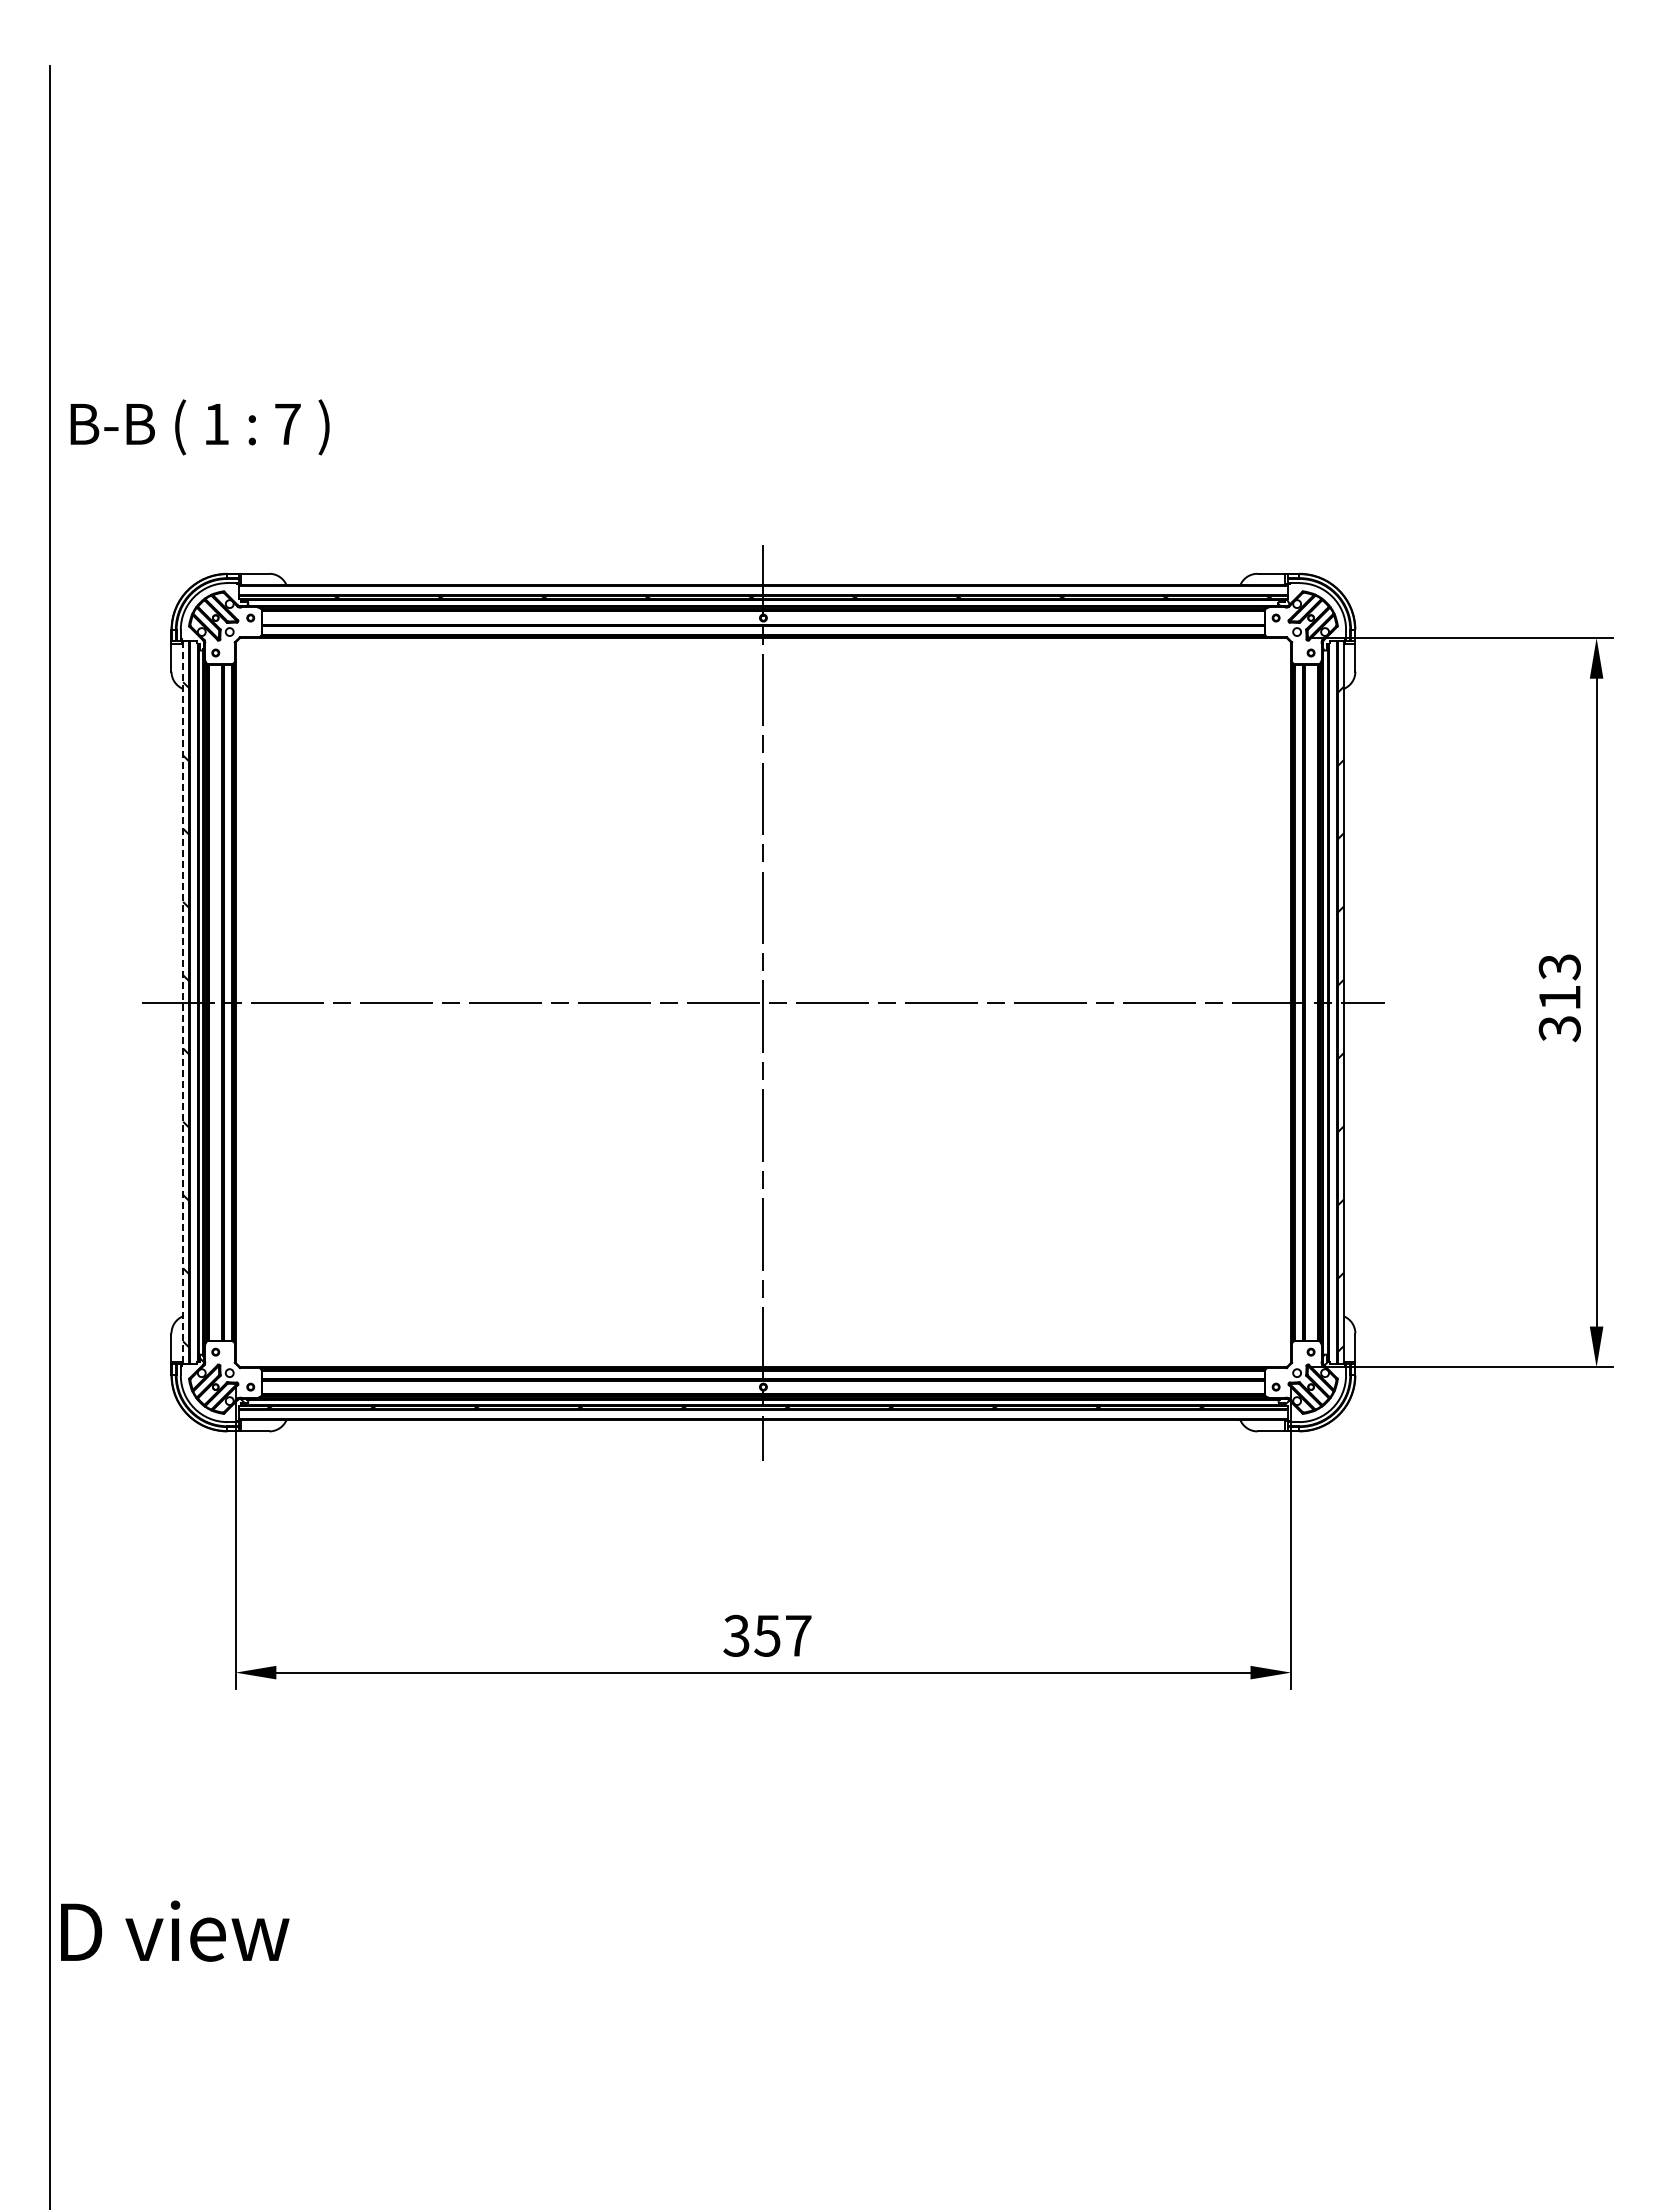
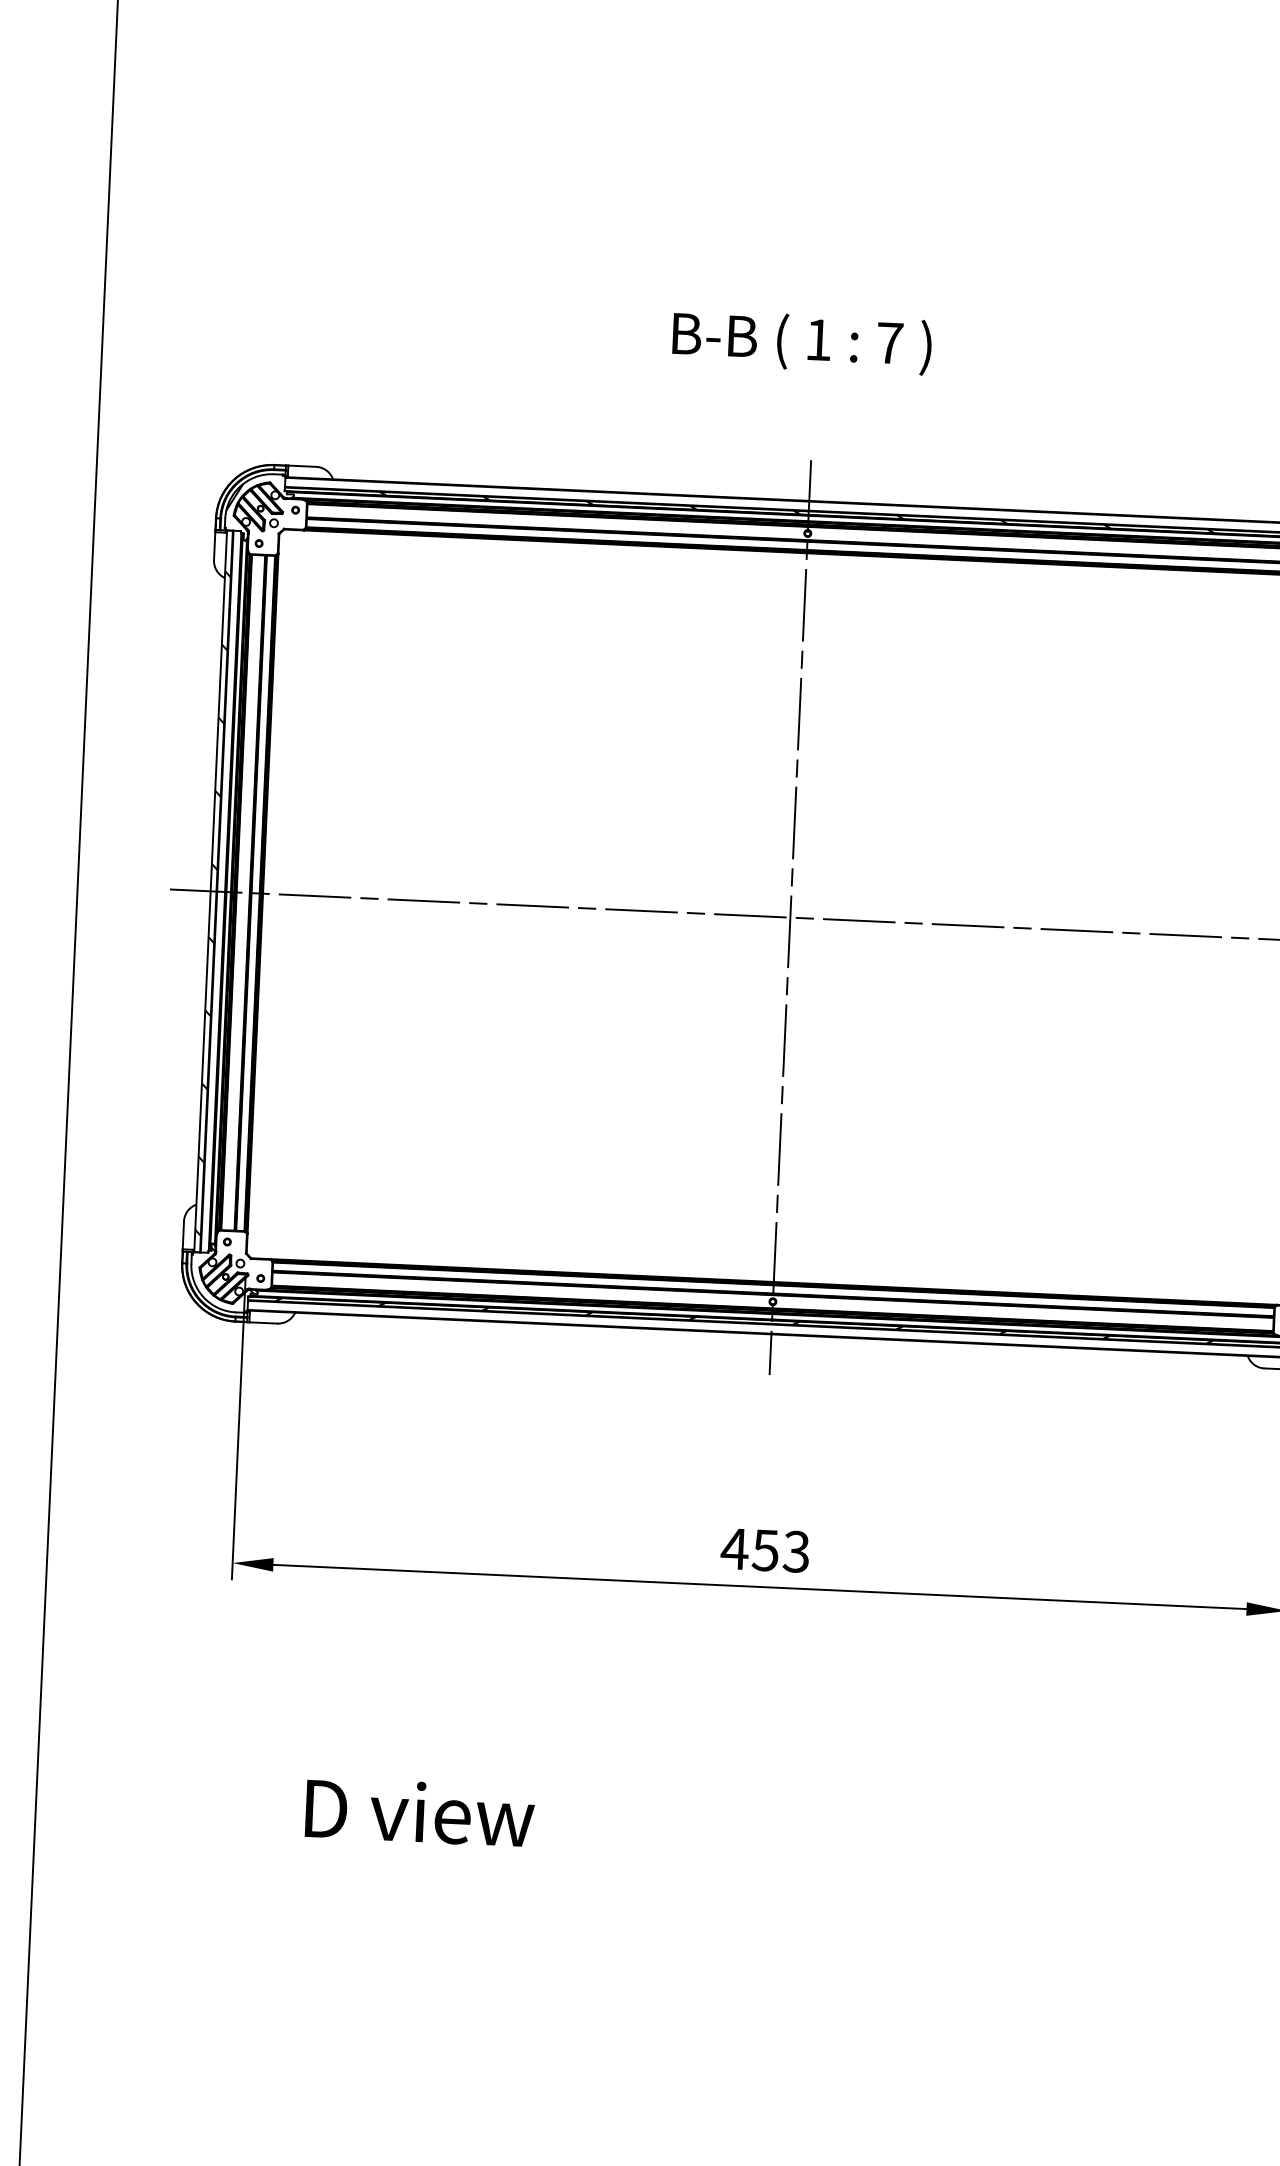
text: (199, 427) -> (801, 342), moved
hatch: (189, 607) -> (234, 496), added
line: (183, 1003) -> (210, 892), dashed -> solid
text: (766, 1635) -> (764, 1550), 357 -> 453
text: (175, 1930) -> (420, 1811), moved

